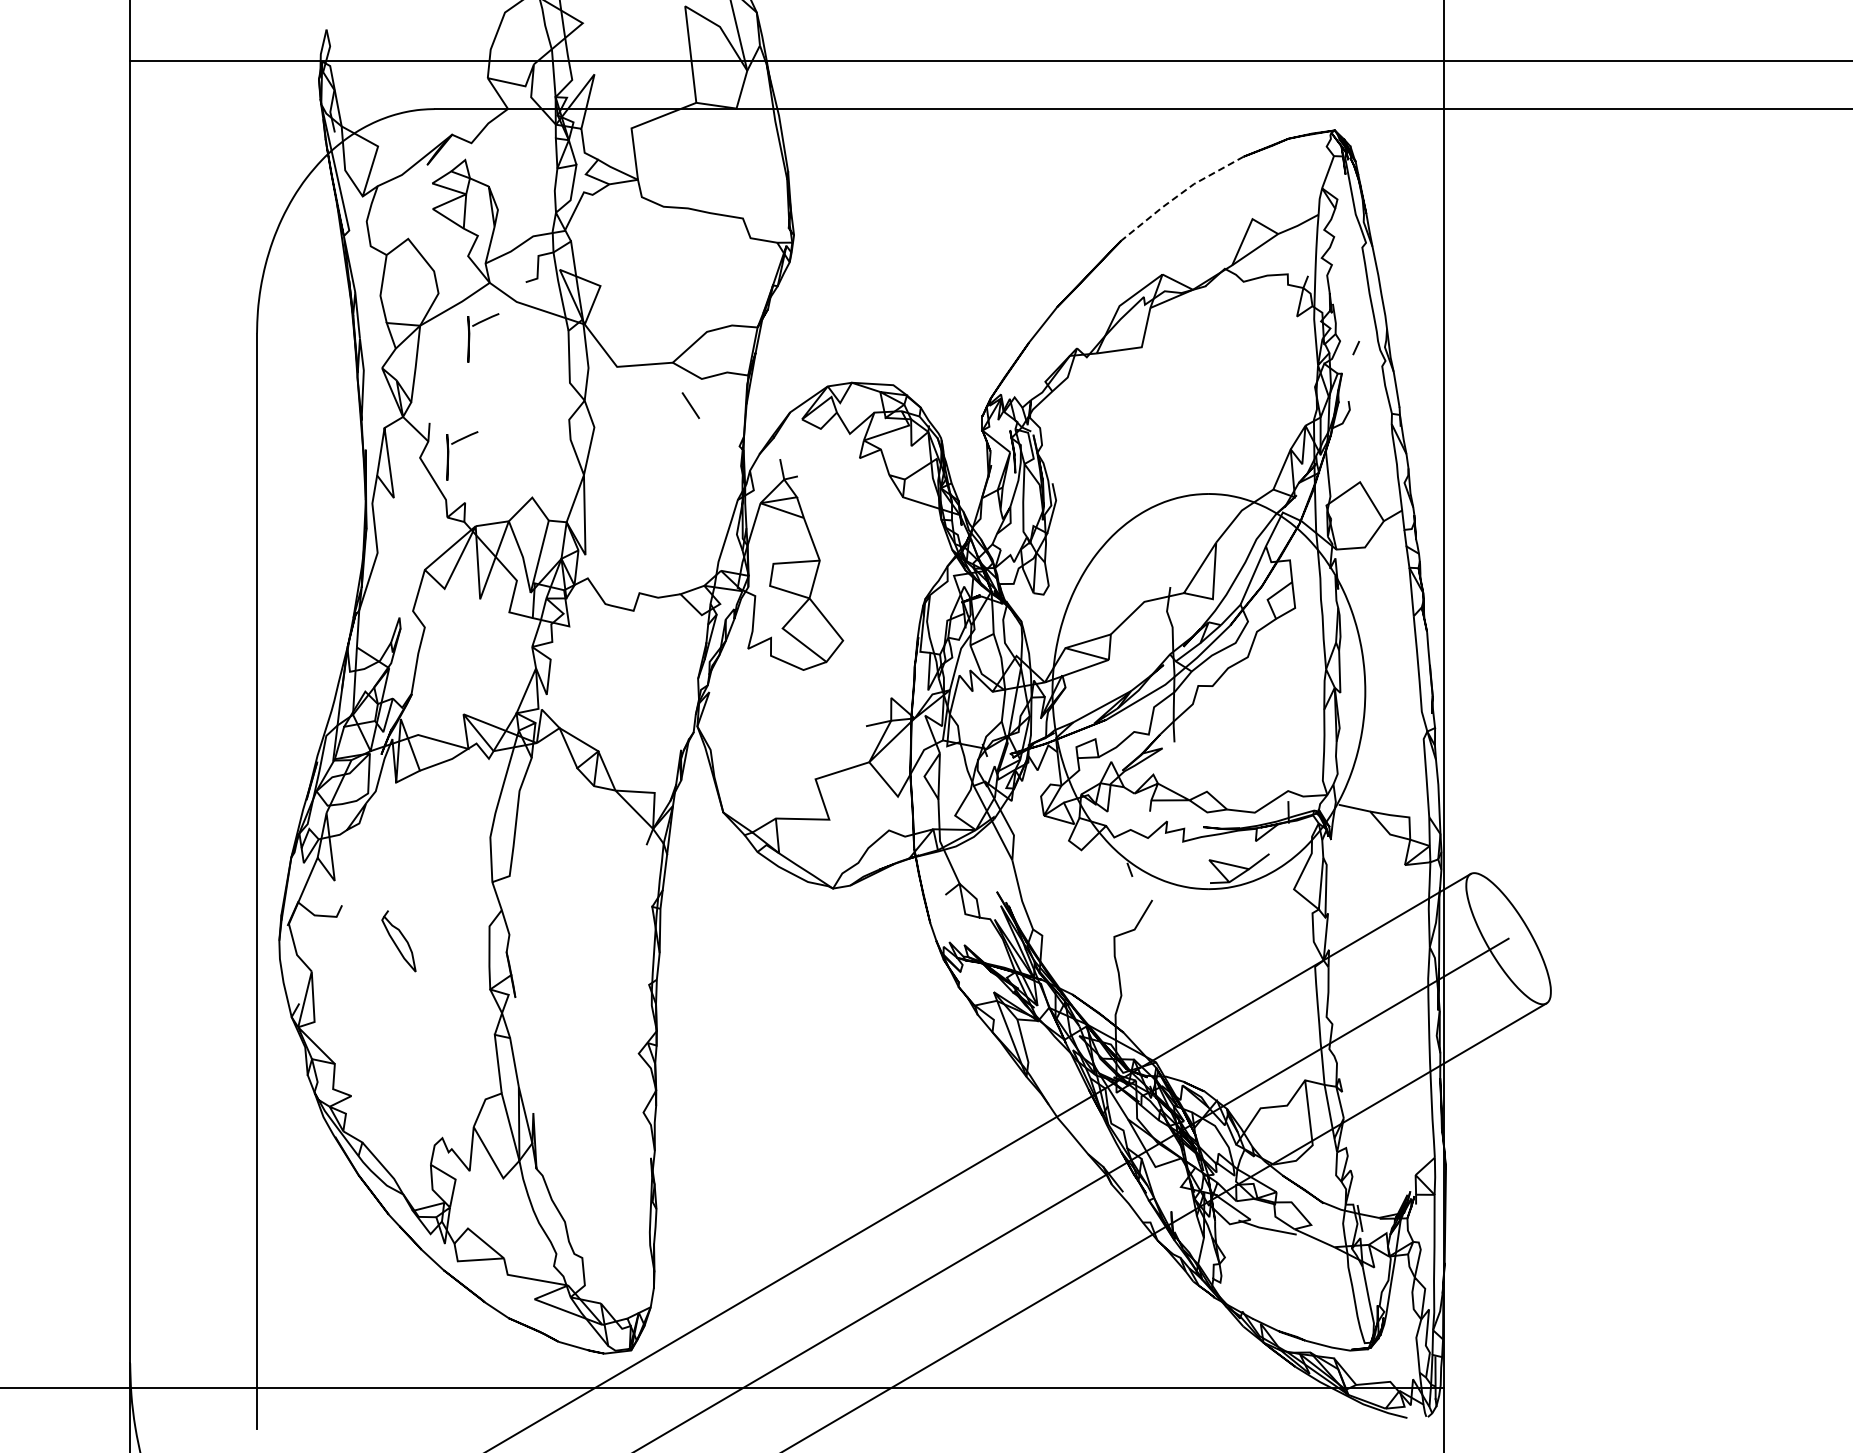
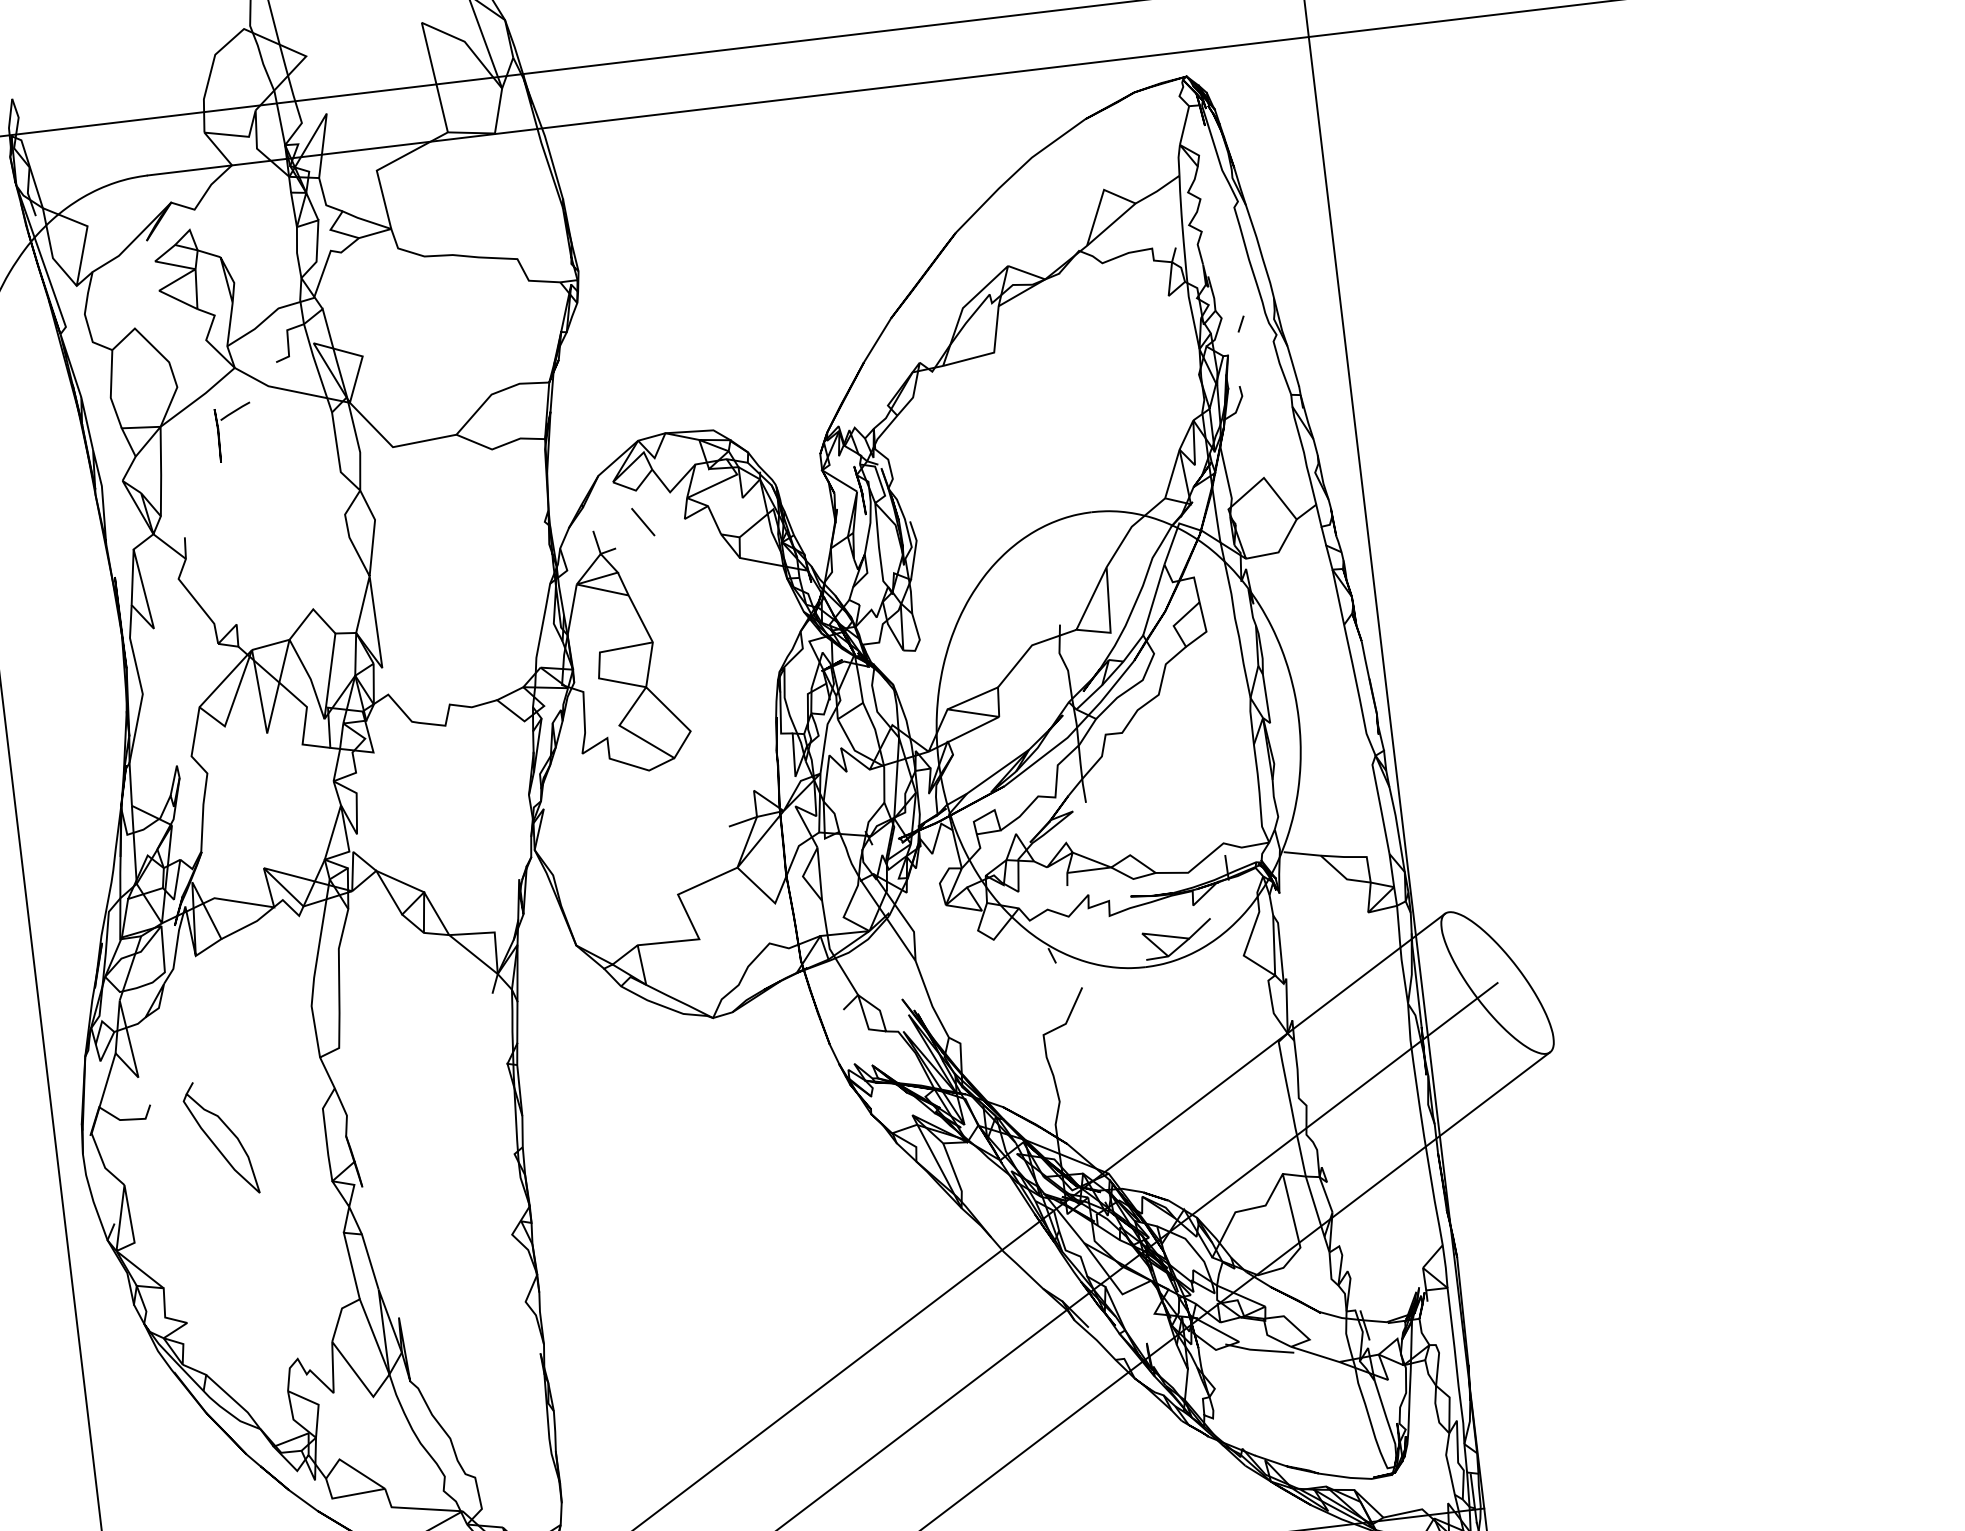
line: (1179, 195) -> (1016, 172), dashed -> solid
line: (690, 405) -> (642, 522), moved
part: (449, 455) -> (212, 572), removed
part: (398, 941) -> (220, 1138), size x1.67

